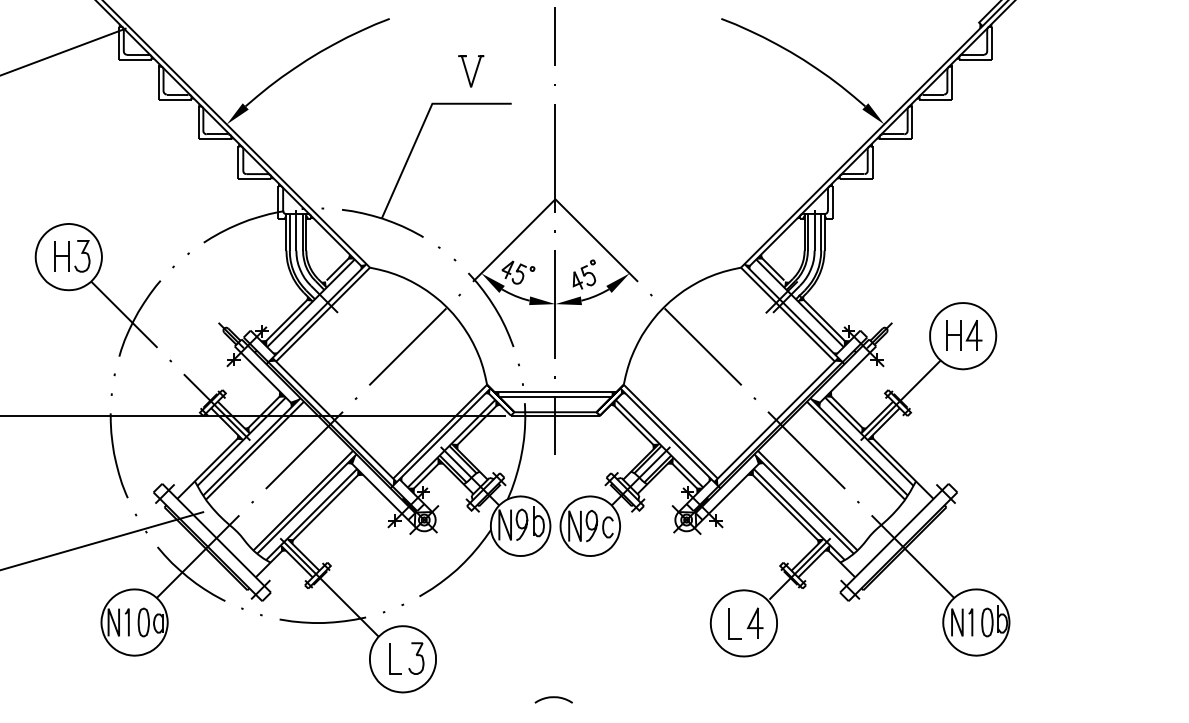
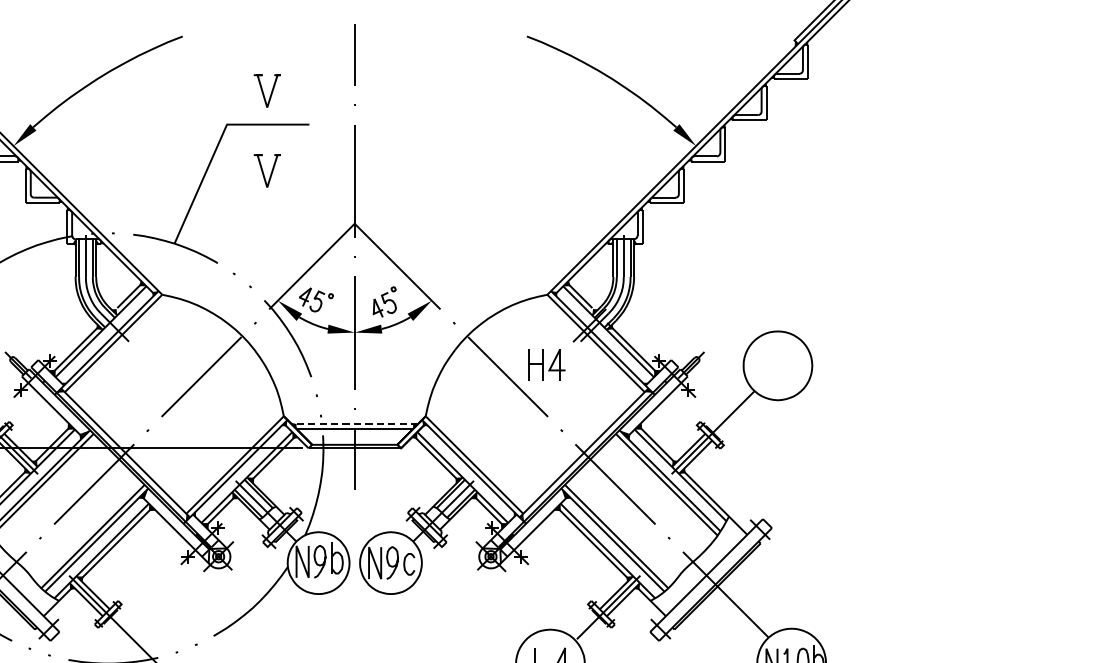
curve: (474, 149) -> (270, 172), added
part: (964, 335) -> (546, 365), moved
line: (554, 392) -> (353, 424), solid -> dashed

